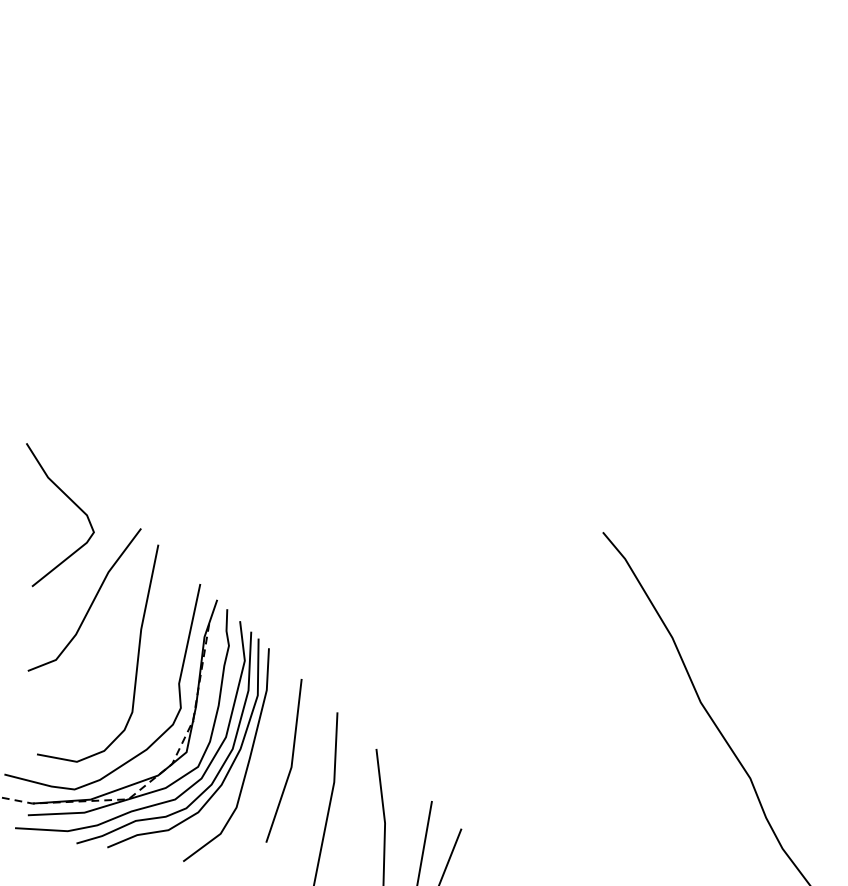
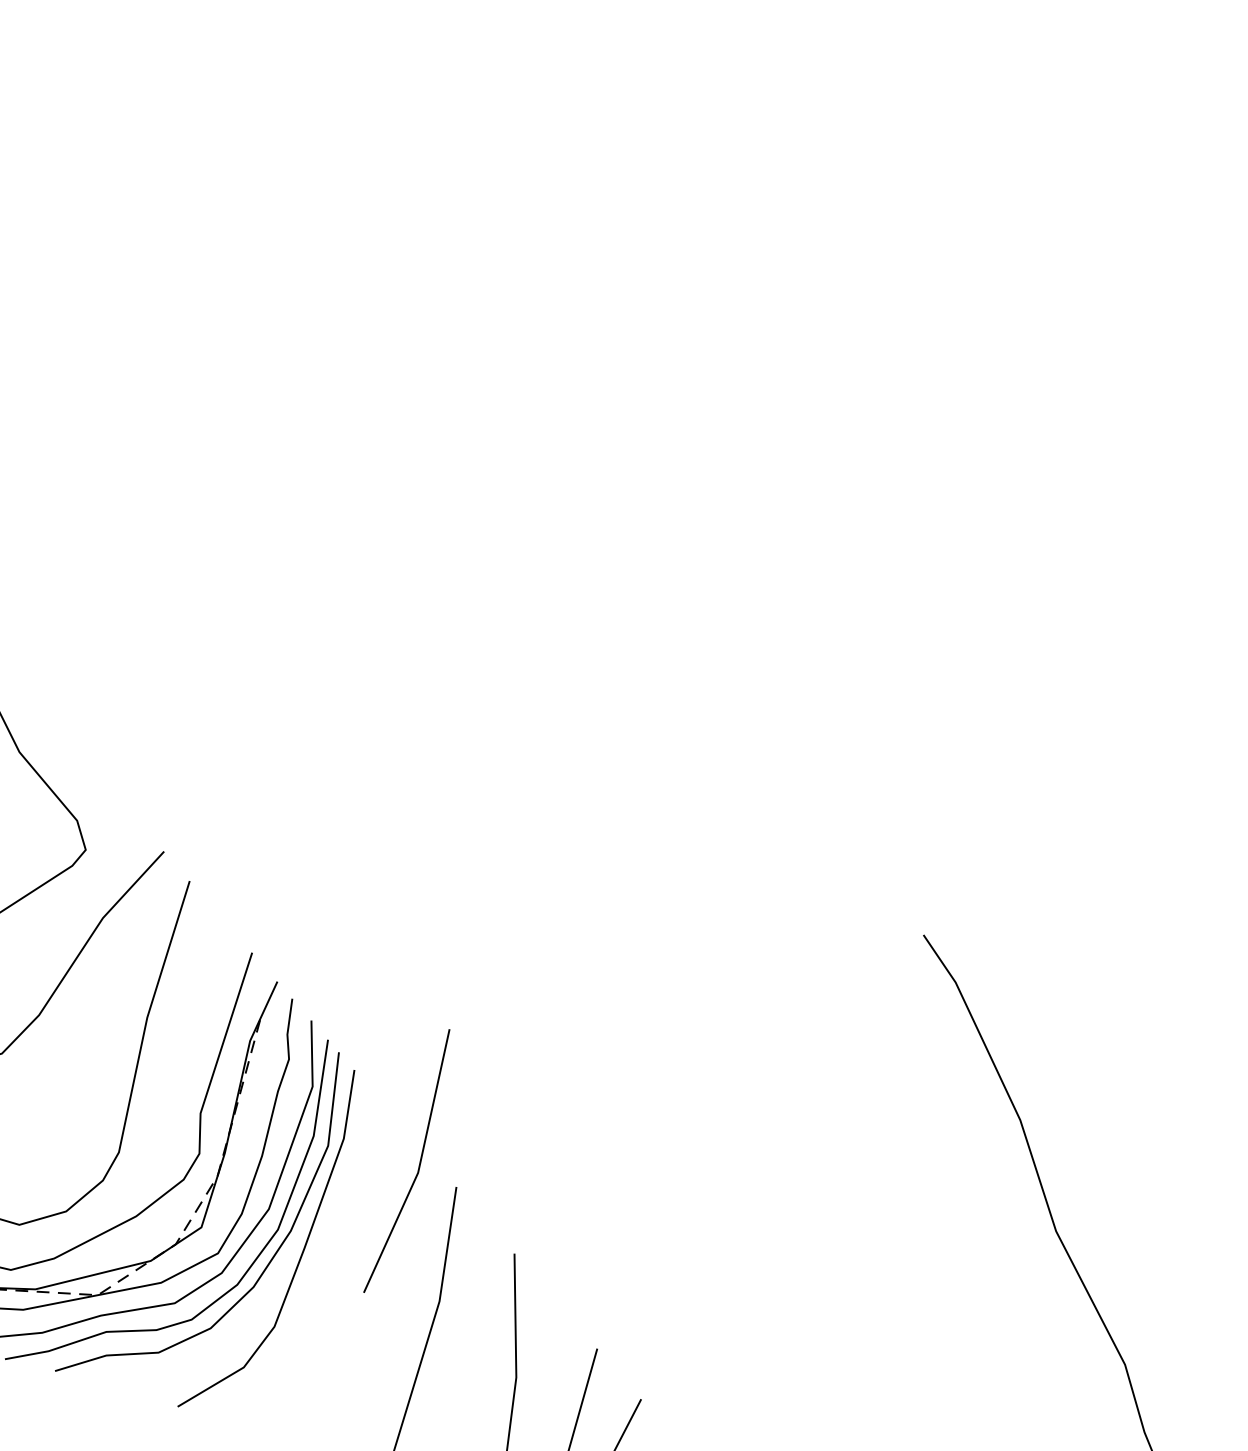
line: (291, 760) -> (419, 1161), moved

